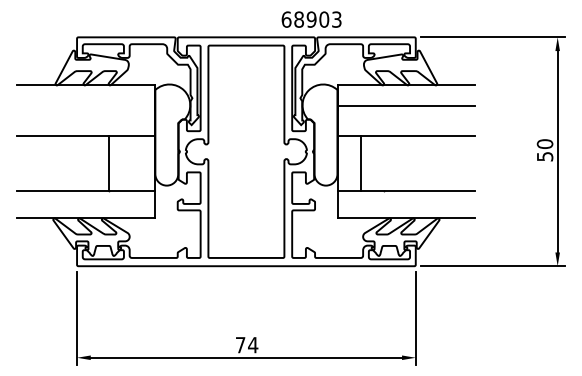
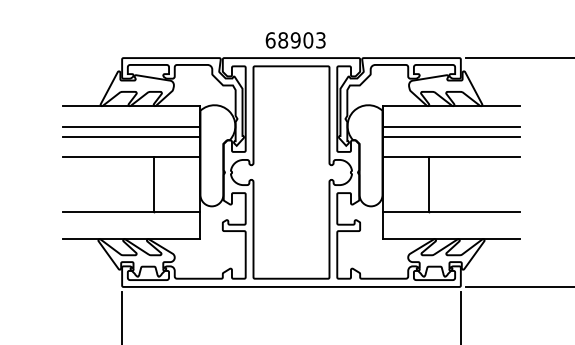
text: (311, 19) -> (295, 40), moved
line: (85, 105) -> (130, 126), added
line: (85, 116) -> (130, 137), added
line: (406, 116) -> (451, 137), added
line: (360, 162) -> (428, 183), moved

